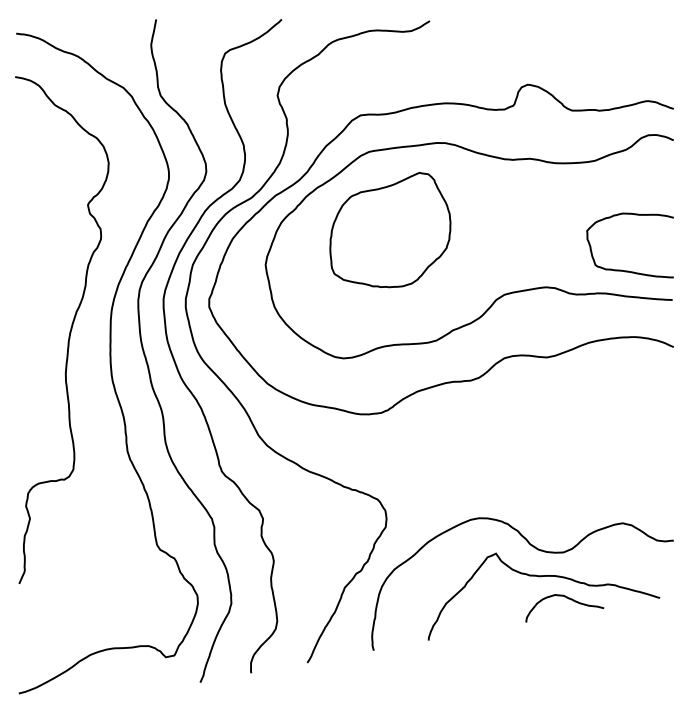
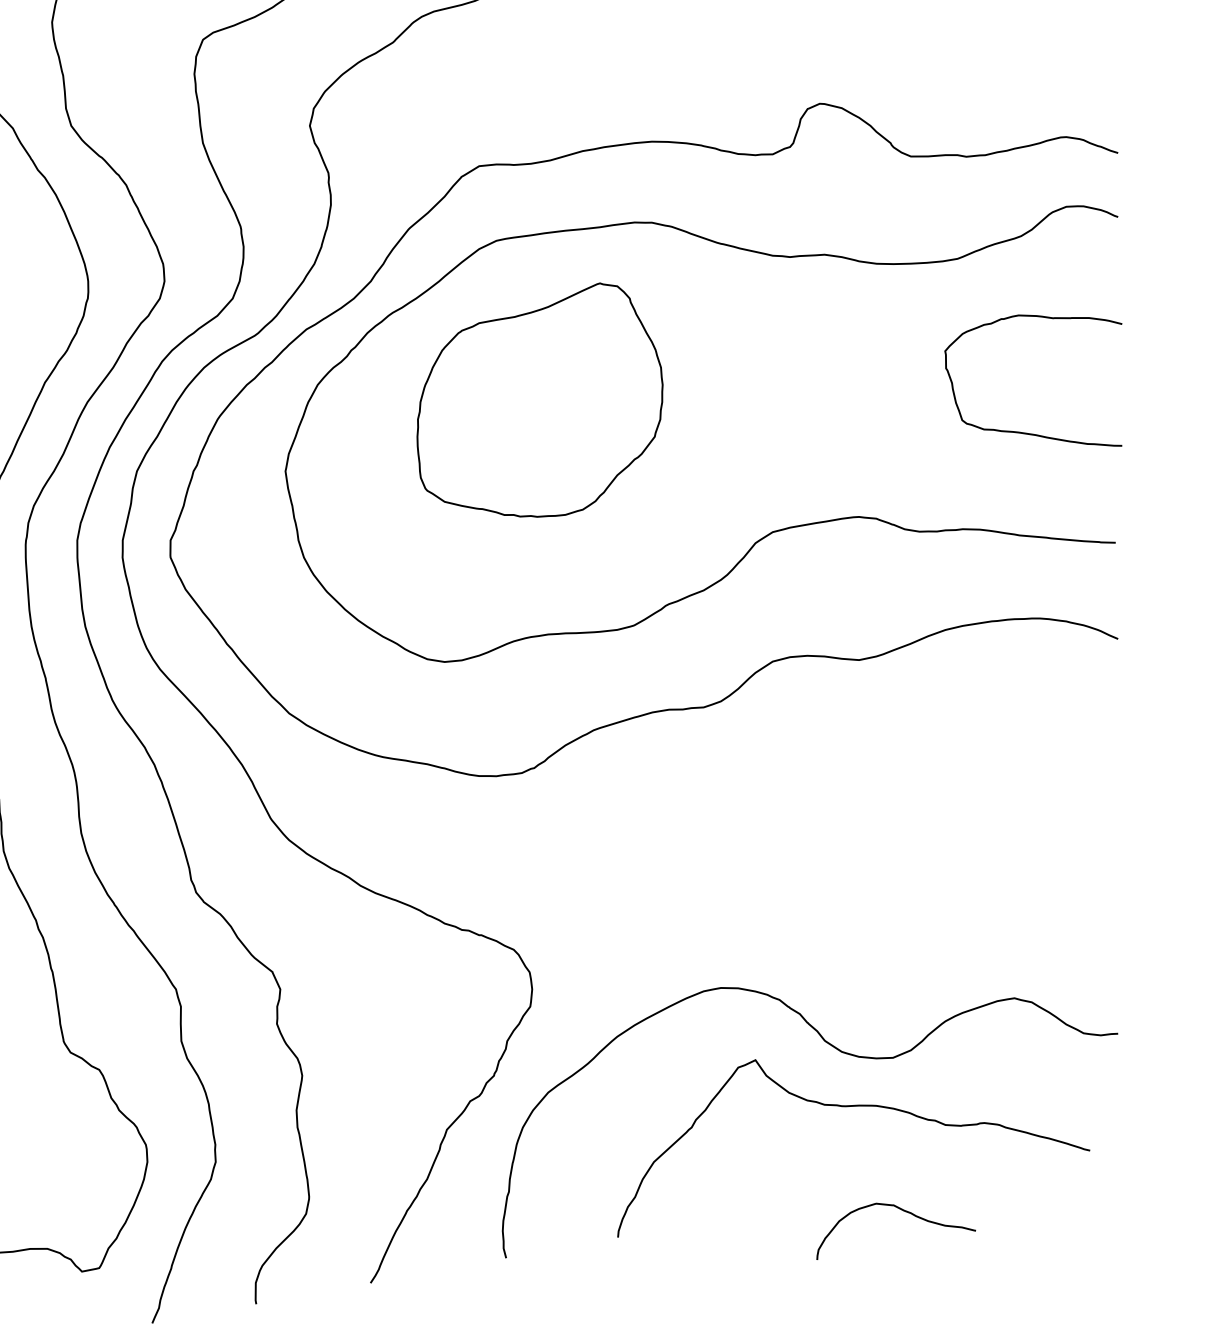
curve: (628, 270) -> (1029, 431), moved
curve: (568, 599) -> (903, 1212), moved

